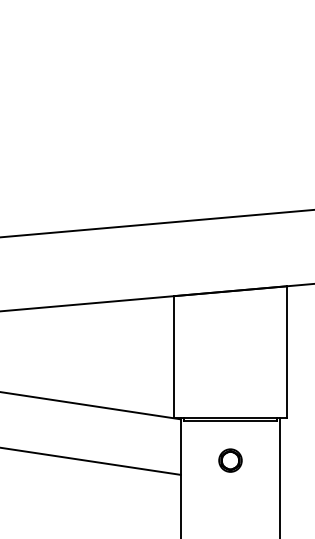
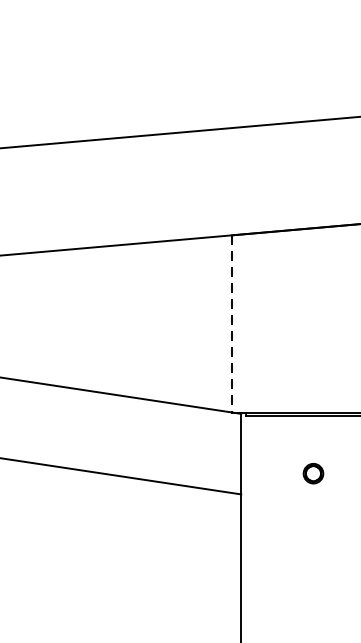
line: (174, 357) -> (232, 324), solid -> dashed
part: (230, 460) -> (313, 473), size x0.6

